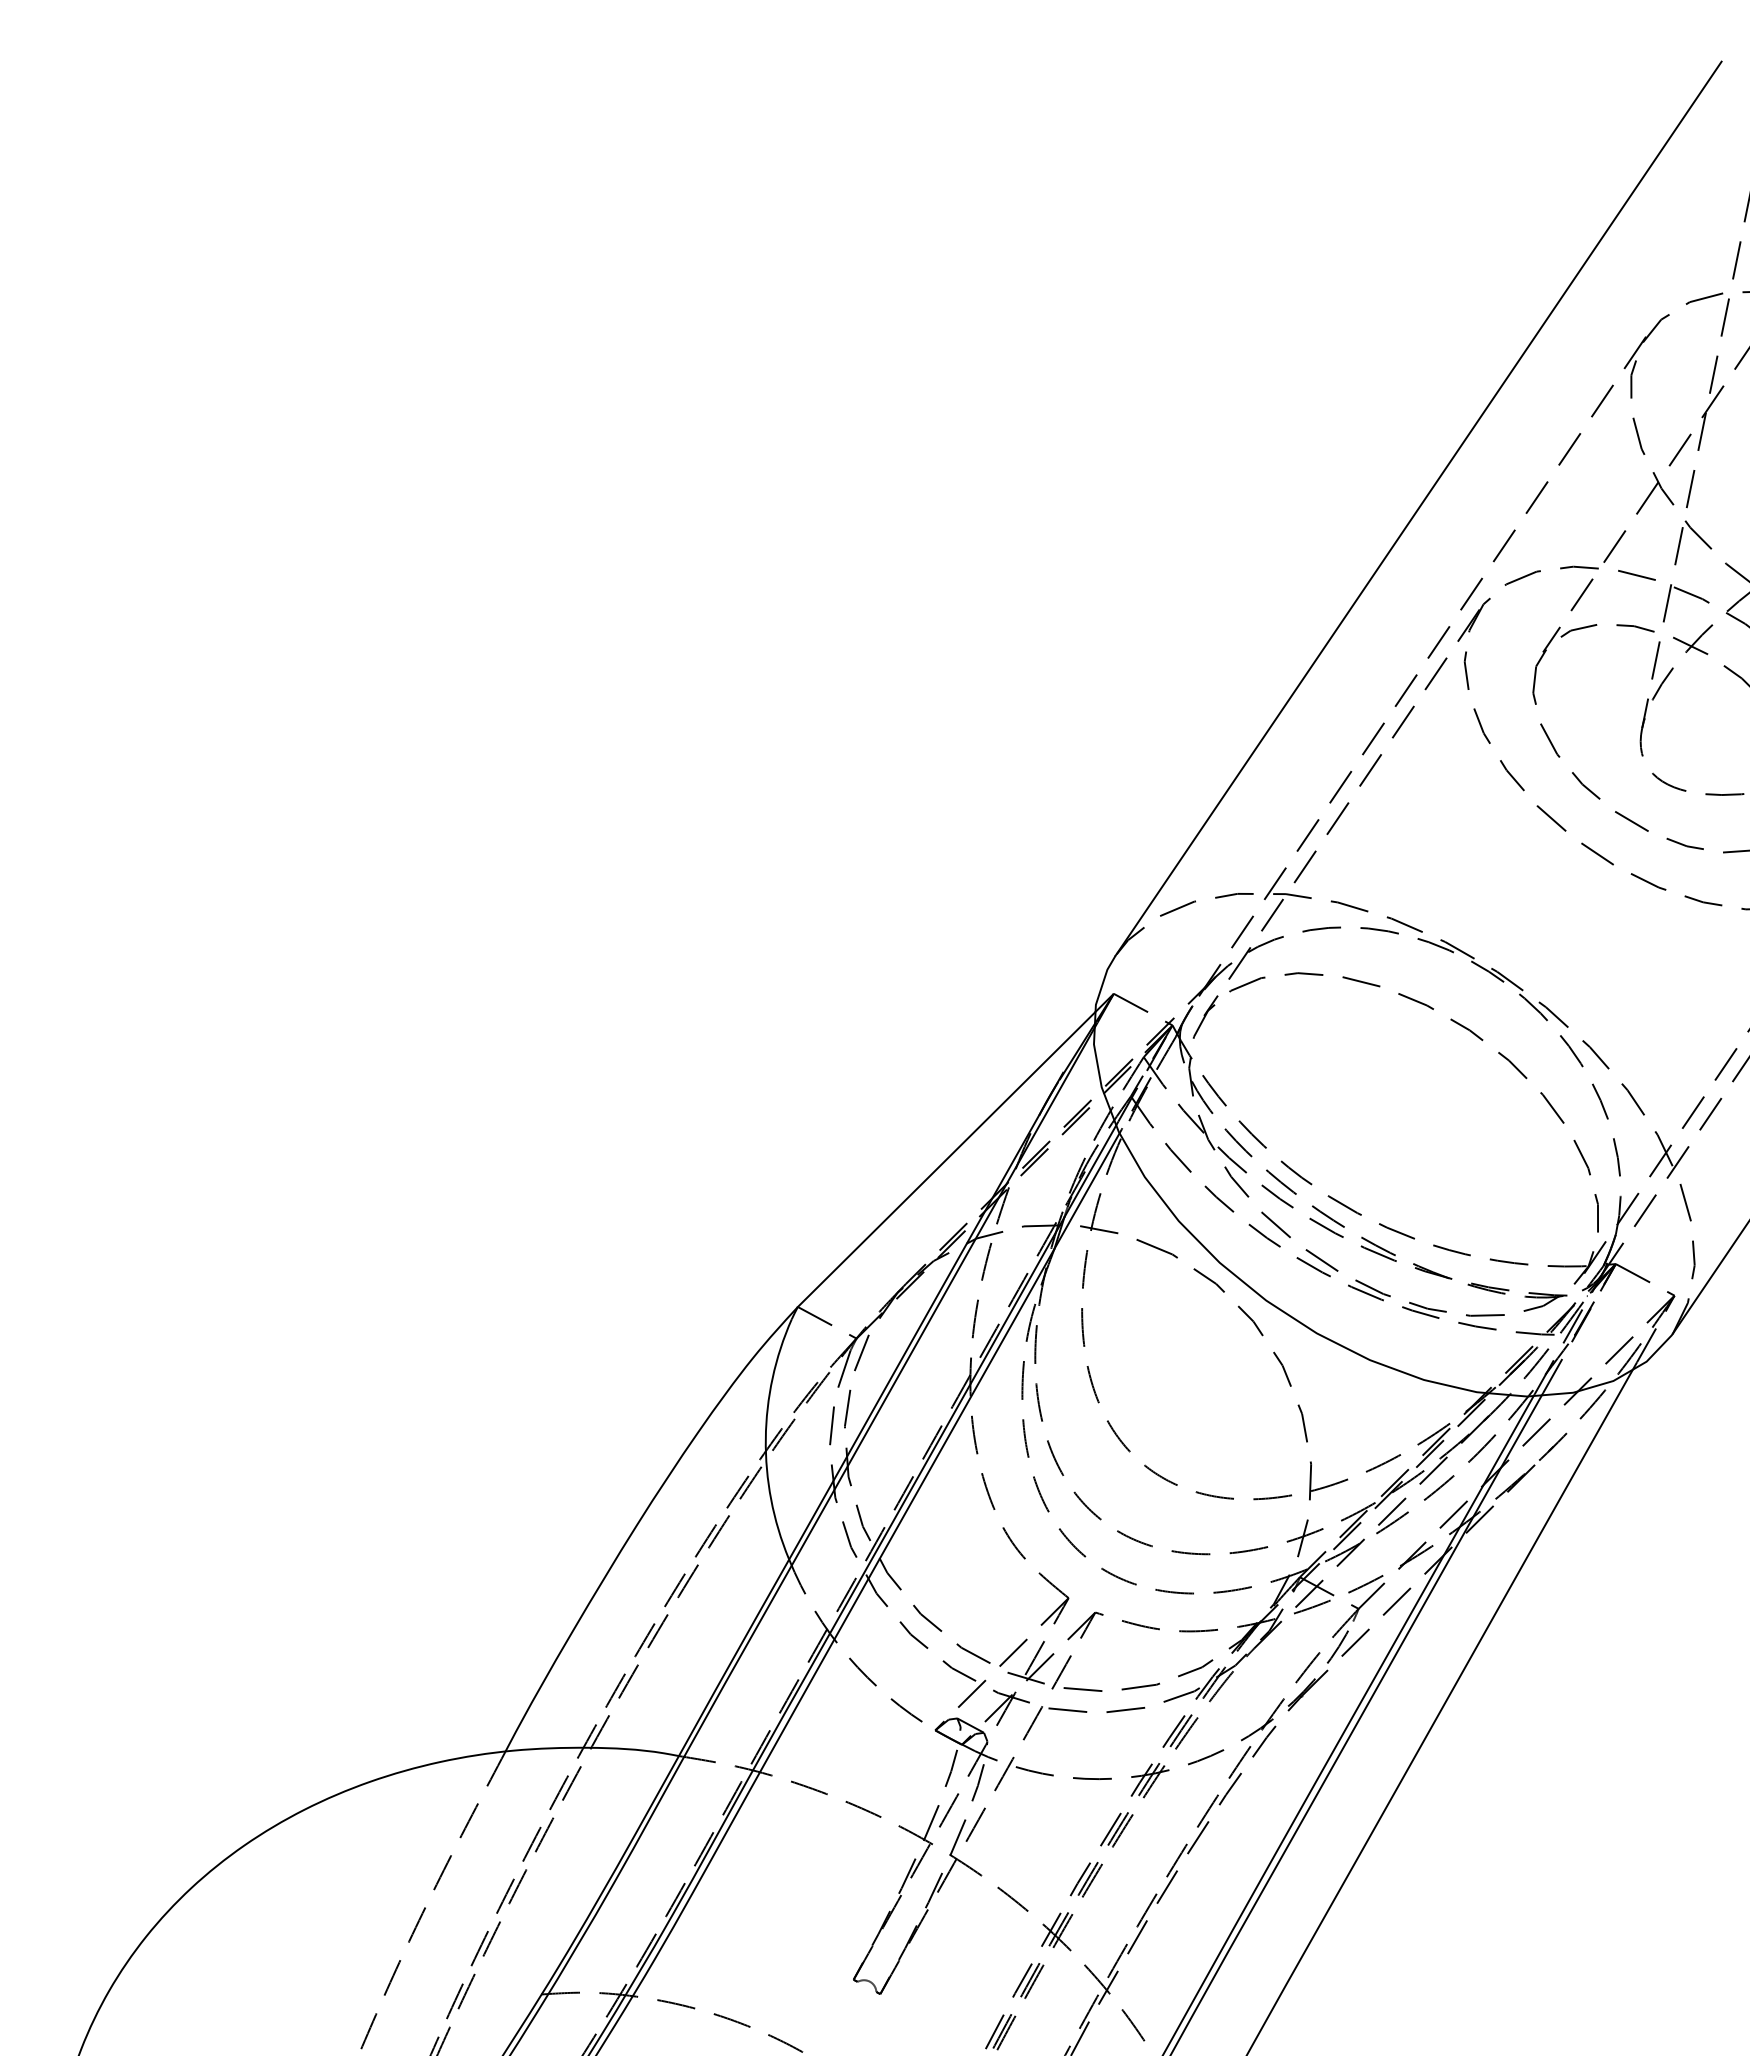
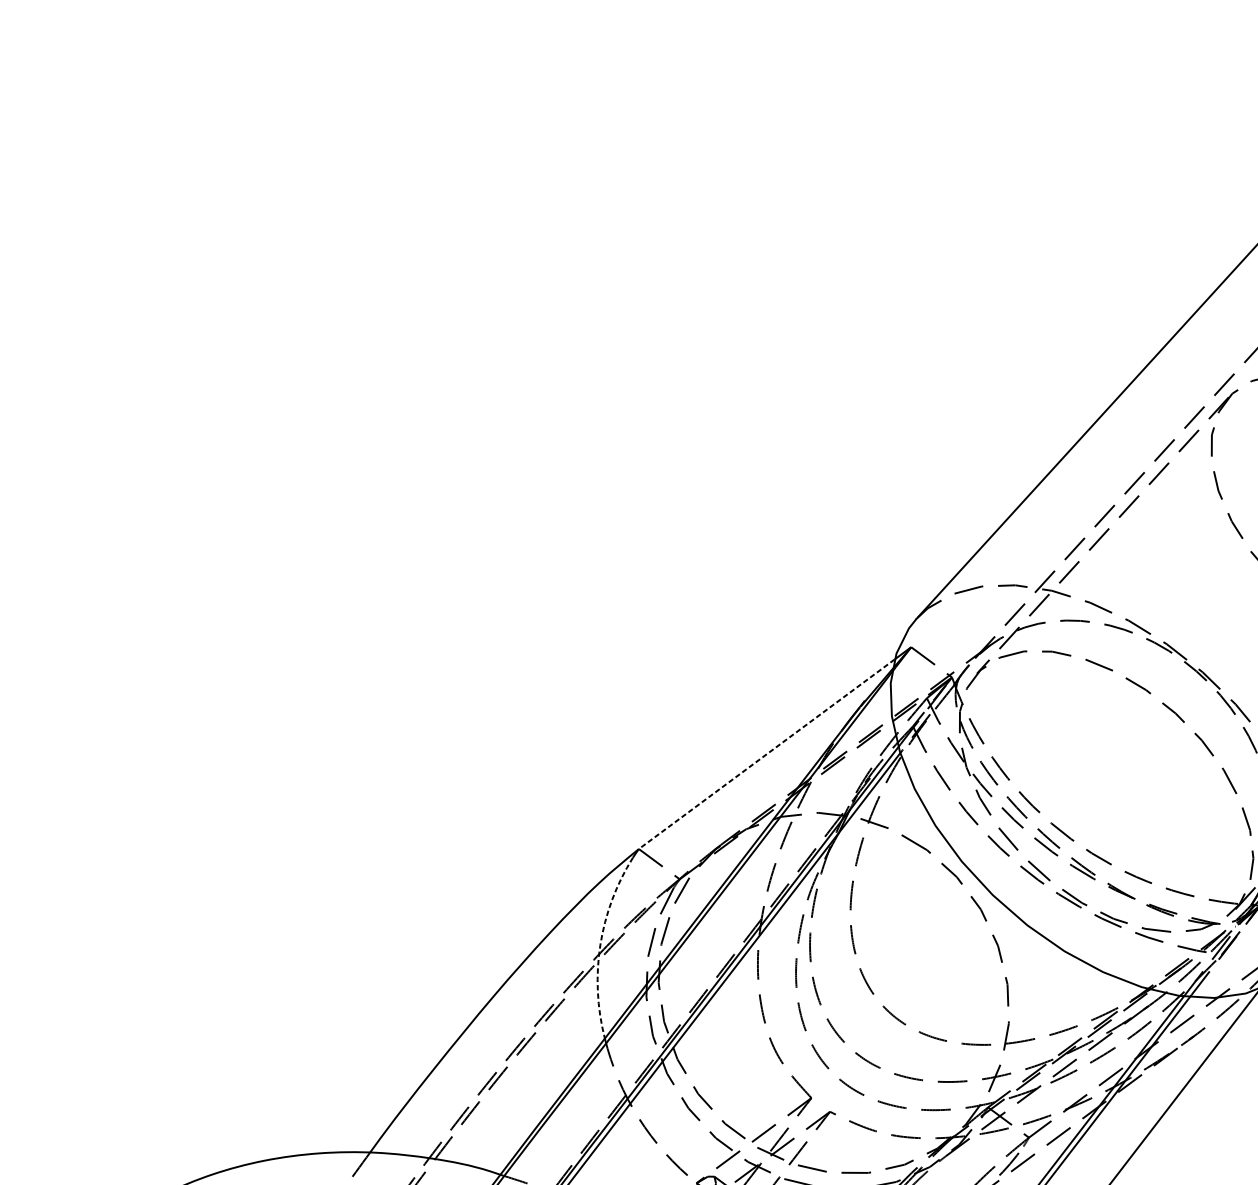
line: (946, 1159) -> (767, 753), solid -> dashed
arc: (765, 1438) -> (600, 944), solid -> dashed

